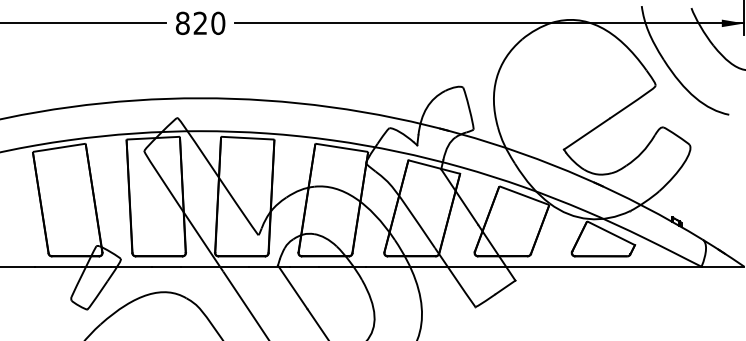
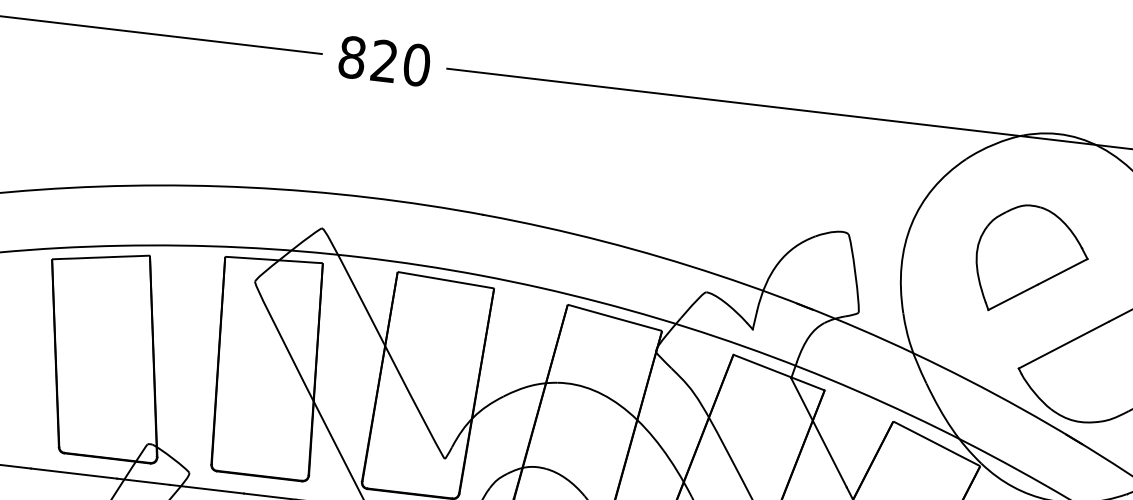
part: (564, 89) -> (1032, 259), added

